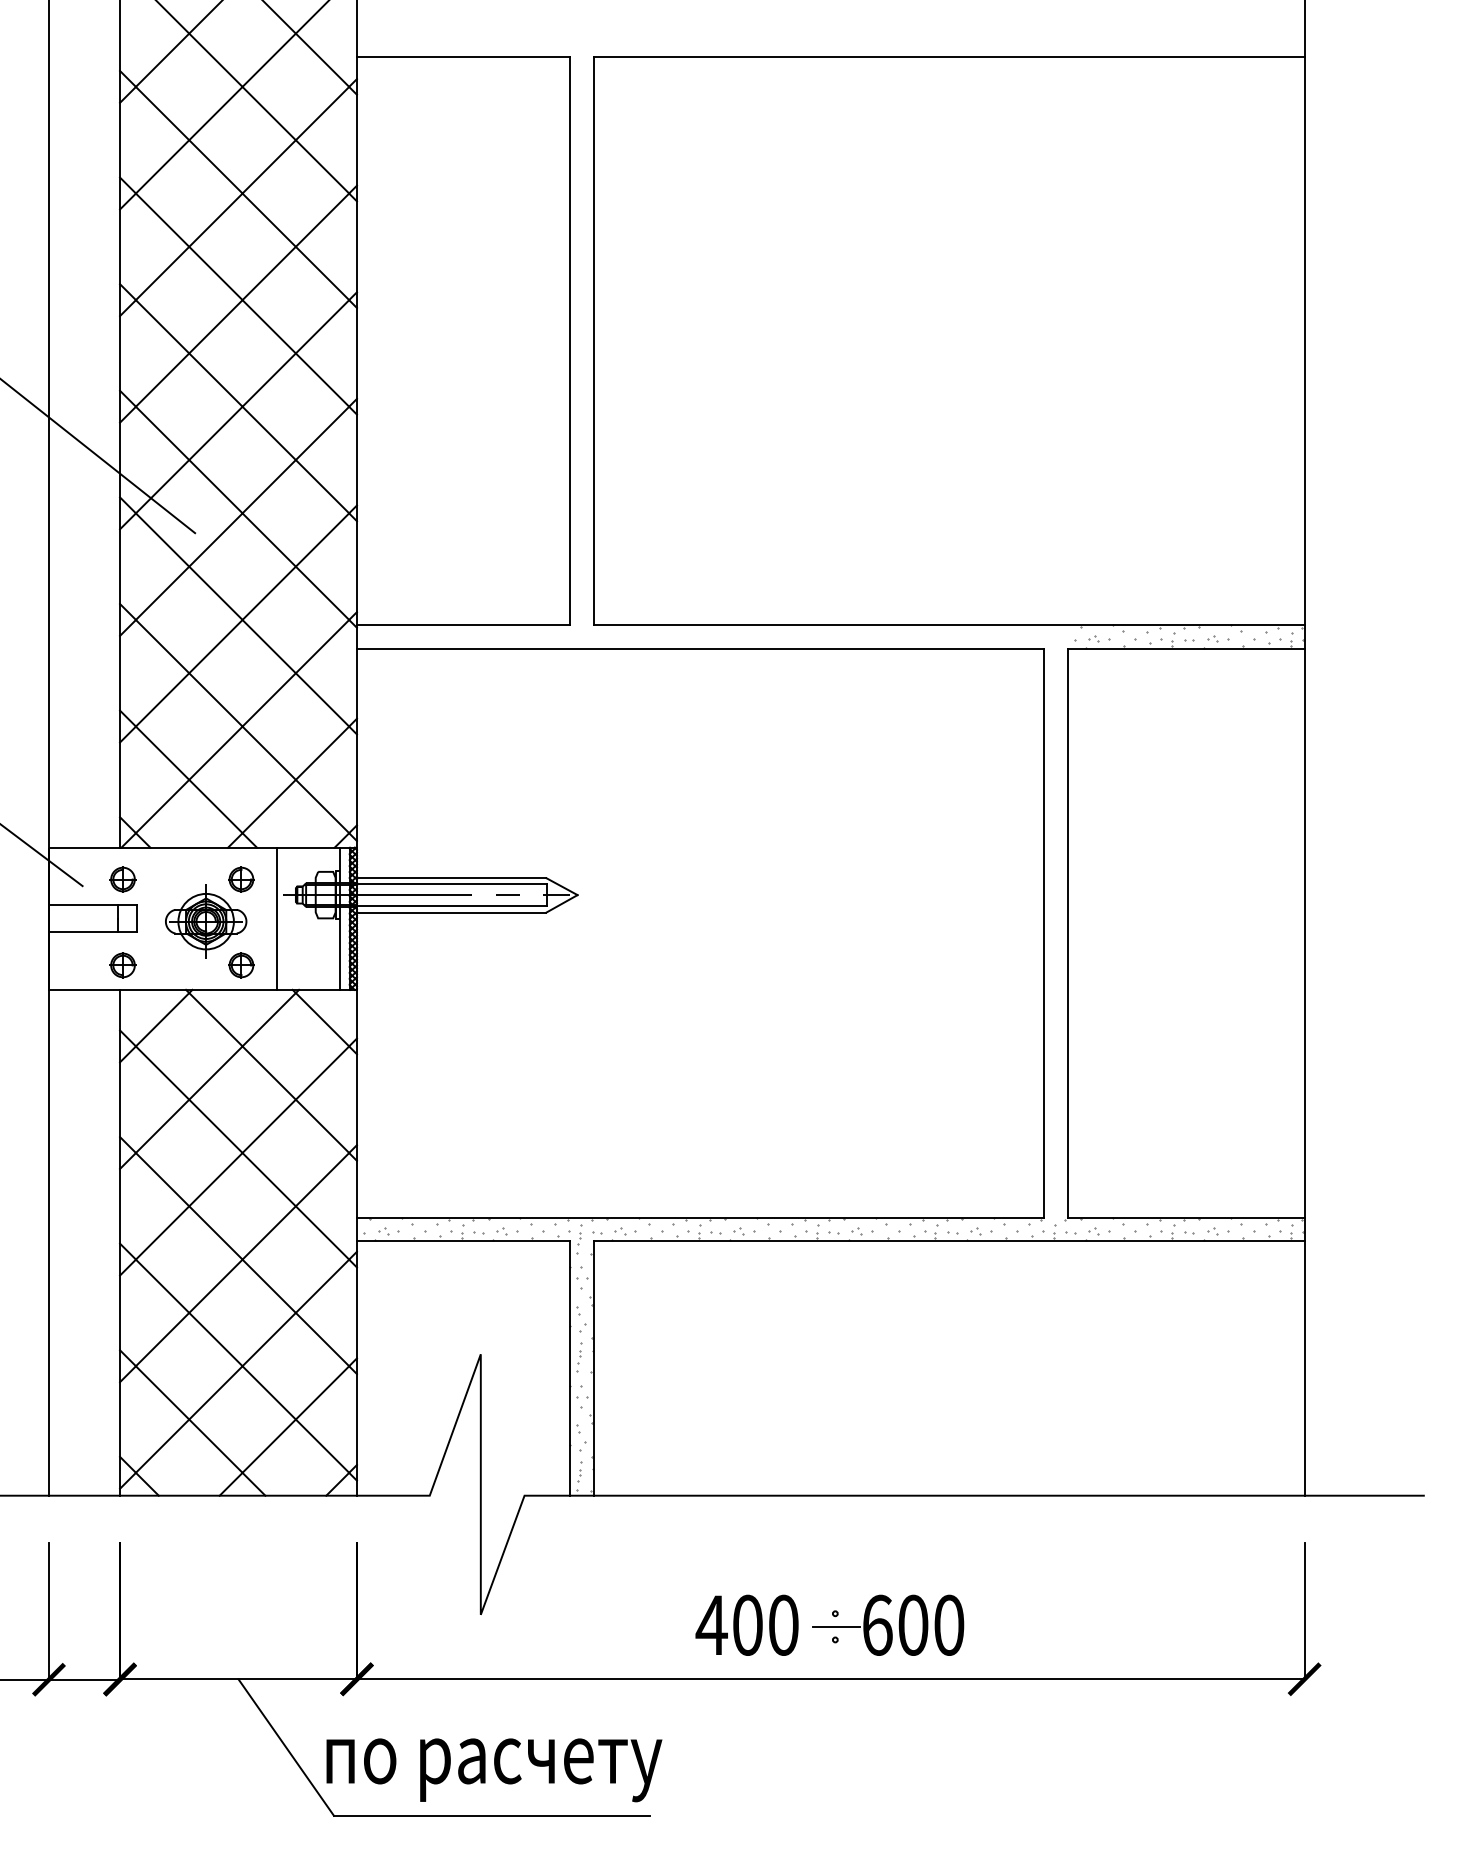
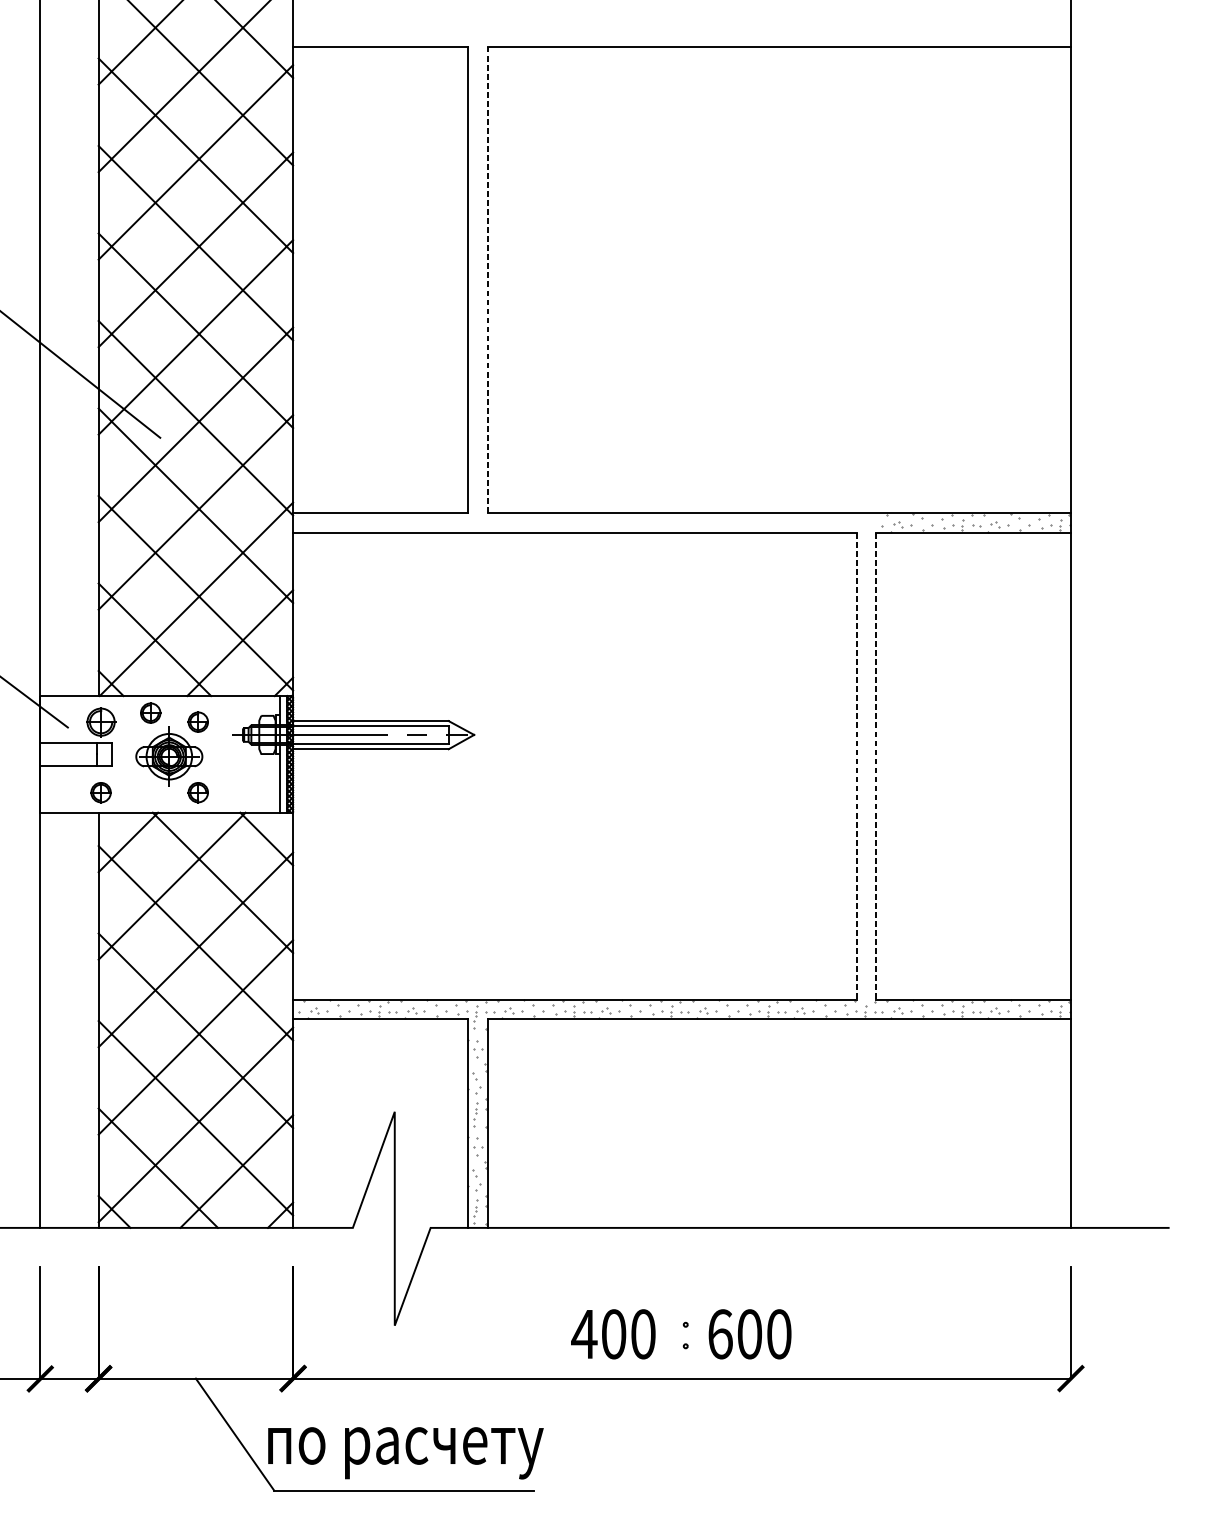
line: (593, 341) -> (487, 280), solid -> dashed
part: (183, 868) -> (150, 713), added
part: (122, 879) -> (100, 722), size x1.4
line: (276, 918) -> (227, 754), removed
line: (1043, 933) -> (856, 766), solid -> dashed
line: (1067, 933) -> (876, 766), solid -> dashed
line: (836, 1626) -> (686, 1335), removed

